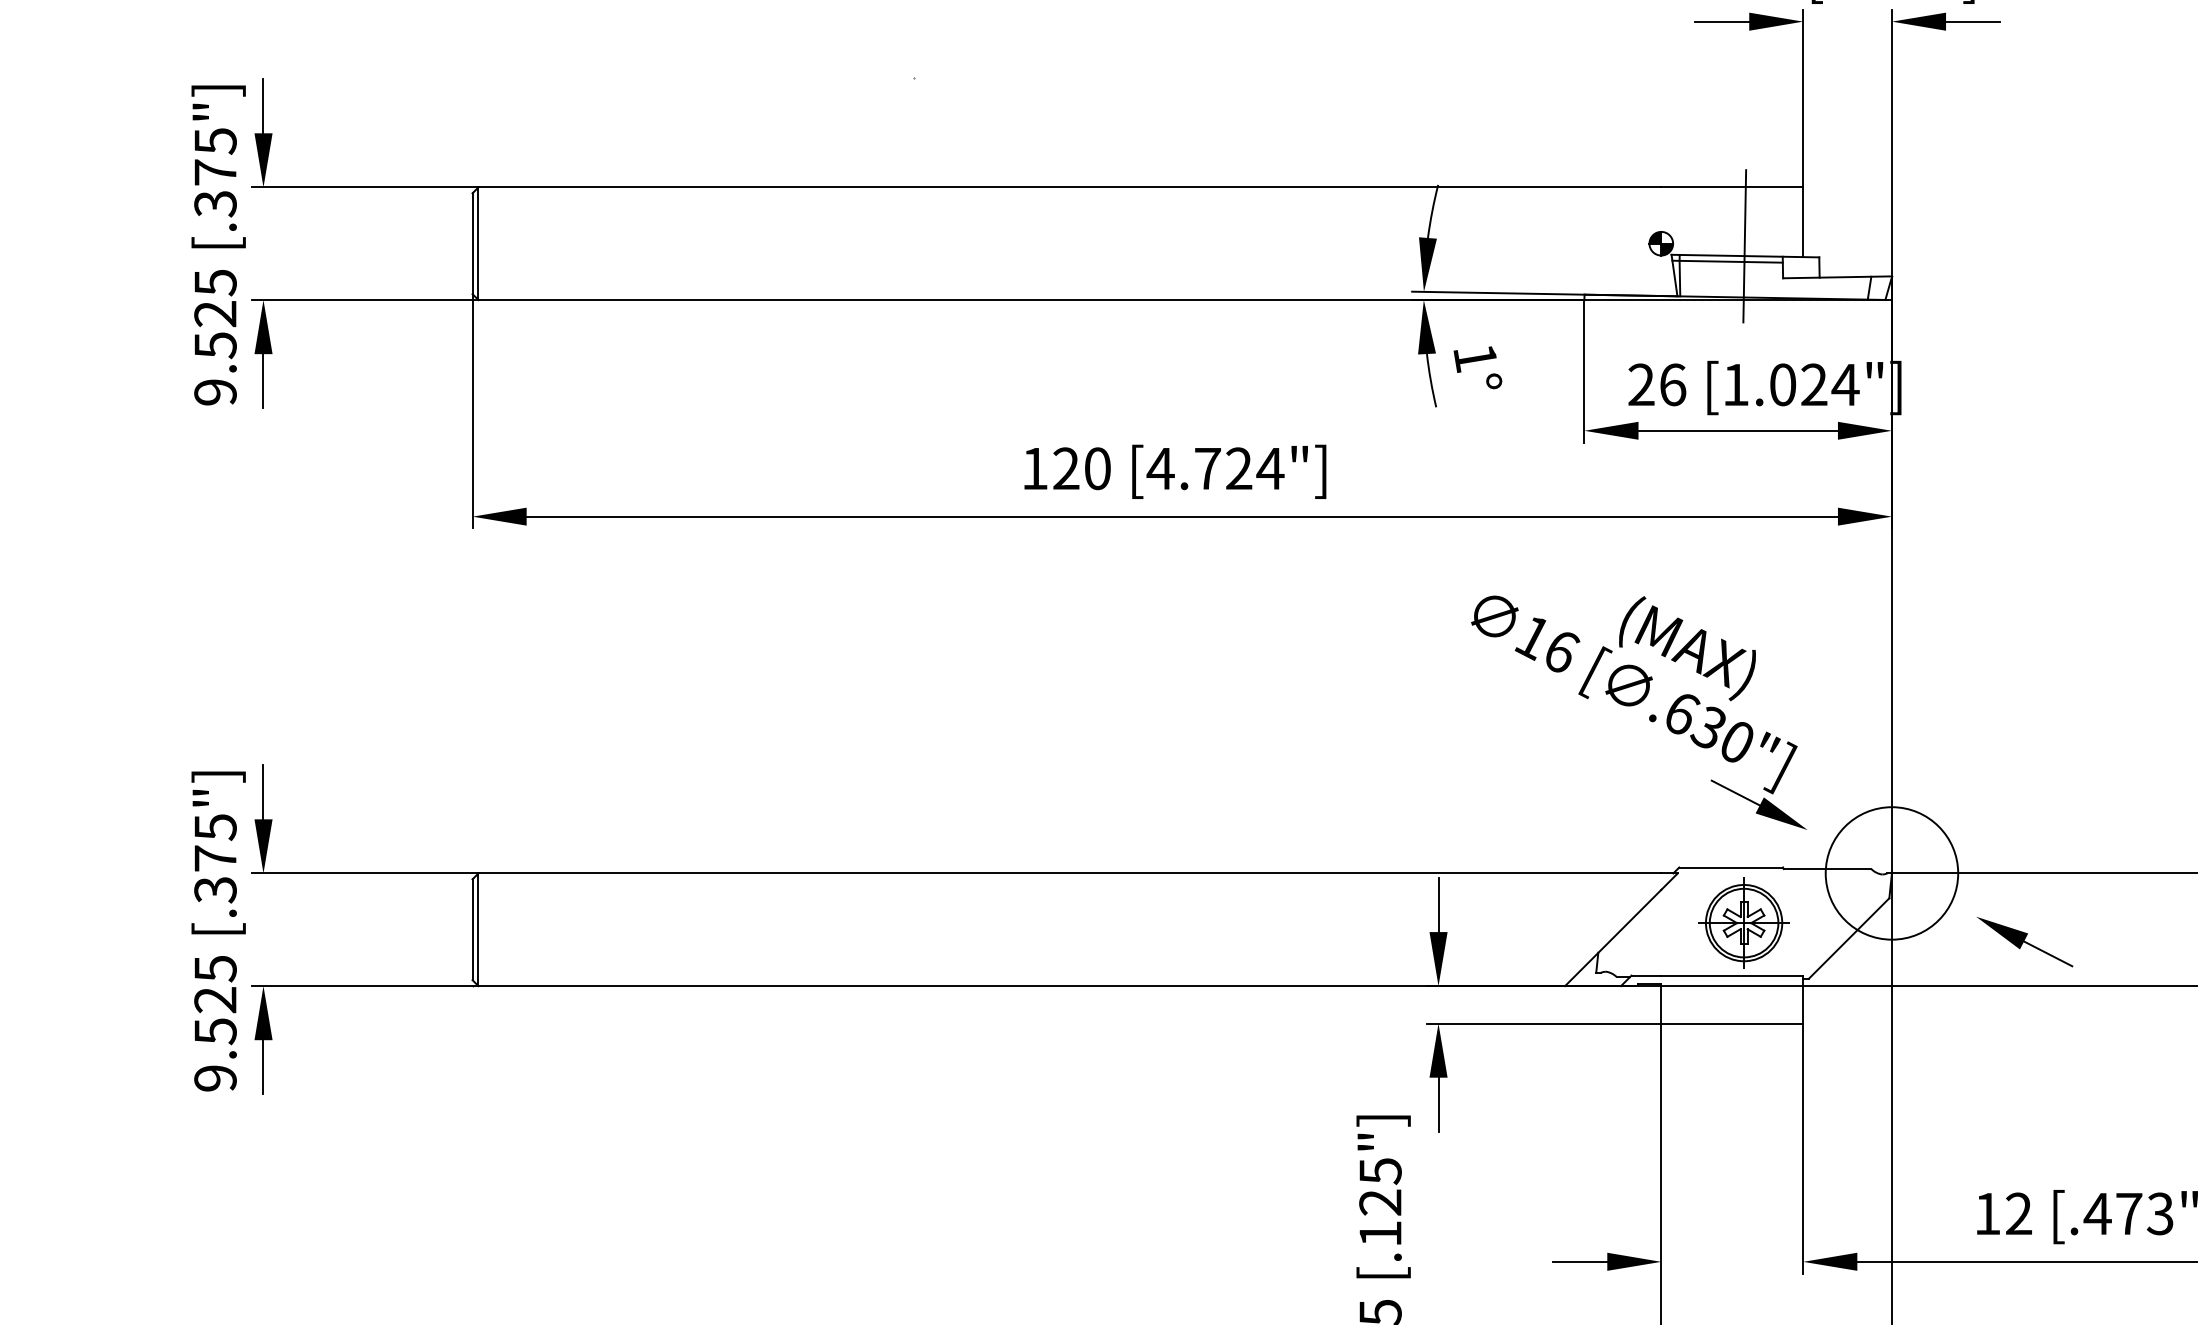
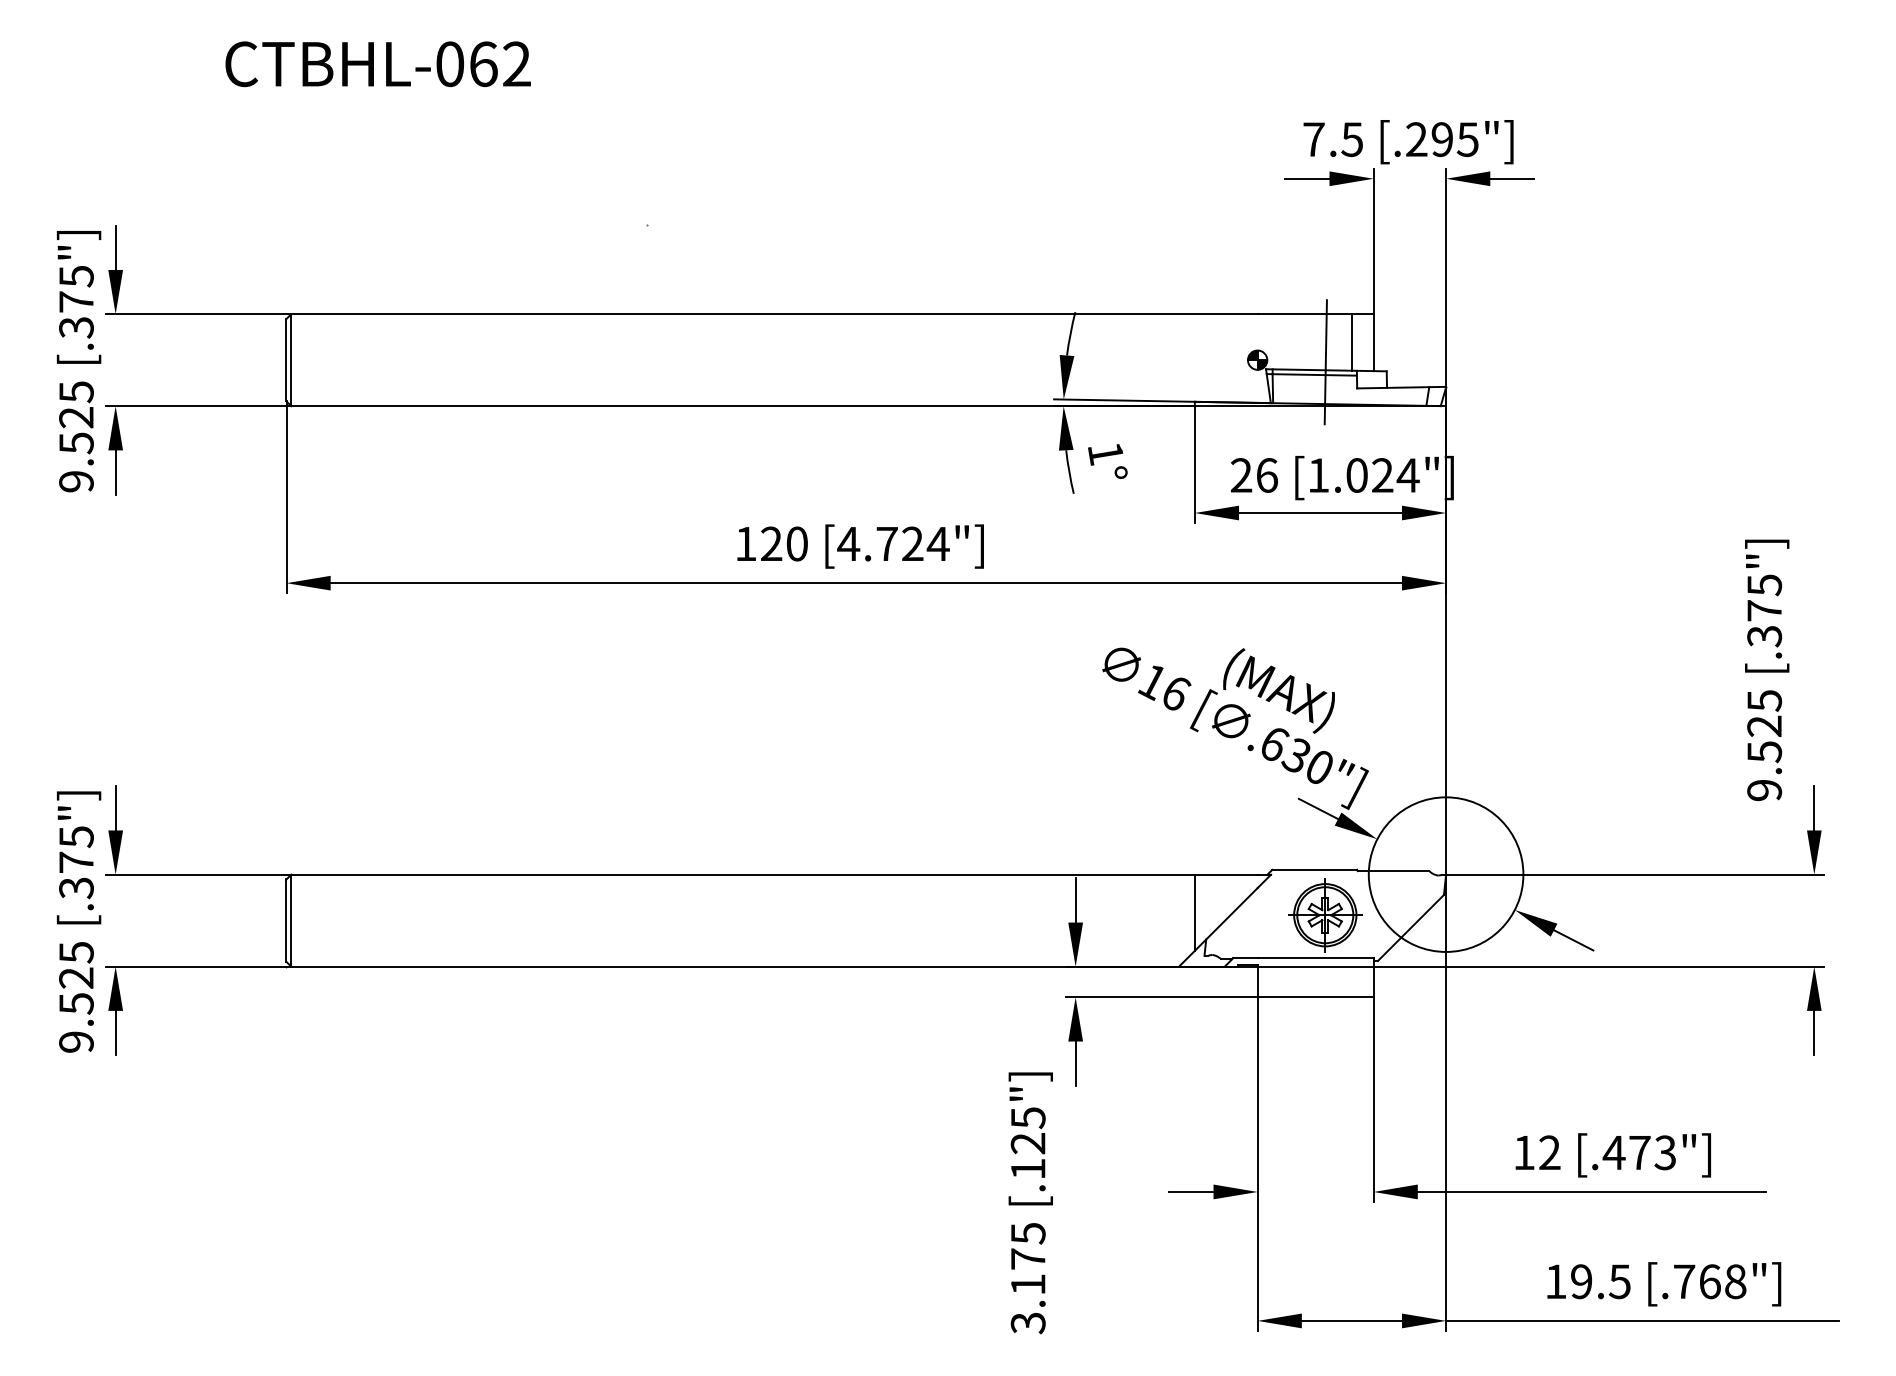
line: (1776, 222) -> (1351, 342), added
circle: (1891, 873) -> (1445, 874), size x1.43
line: (1583, 919) -> (1194, 912), added

